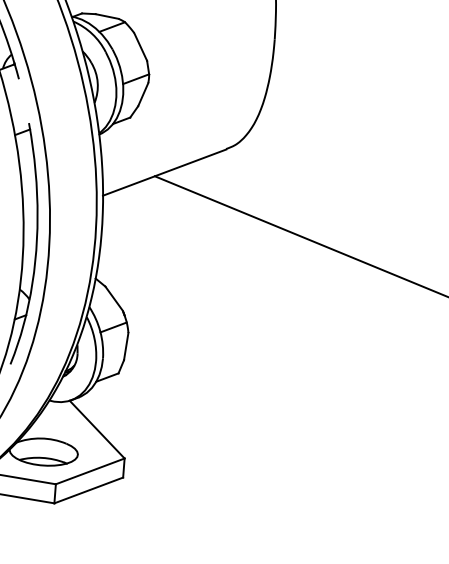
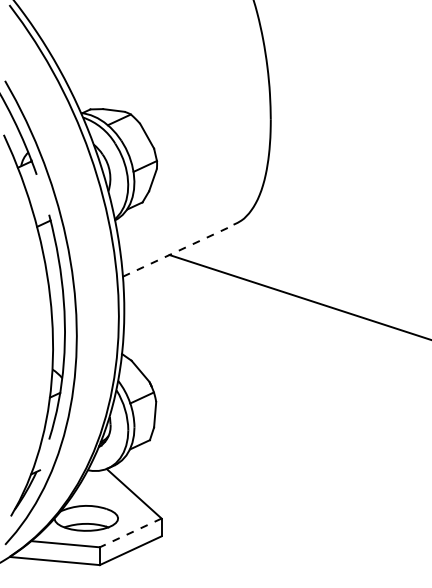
line: (164, 172) -> (178, 250), solid -> dashed
line: (89, 471) -> (130, 533), solid -> dashed

